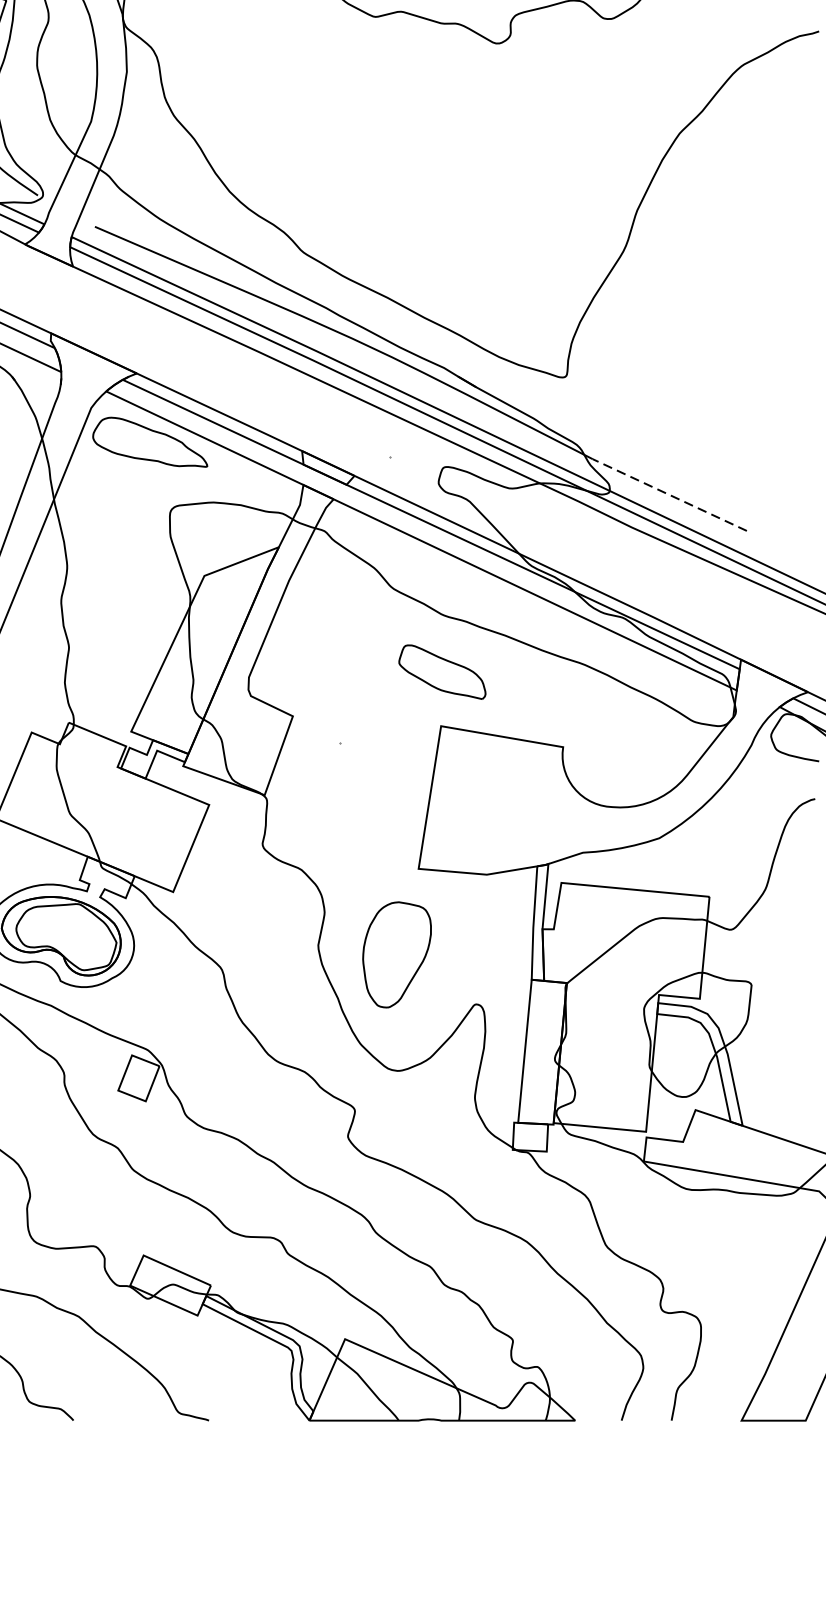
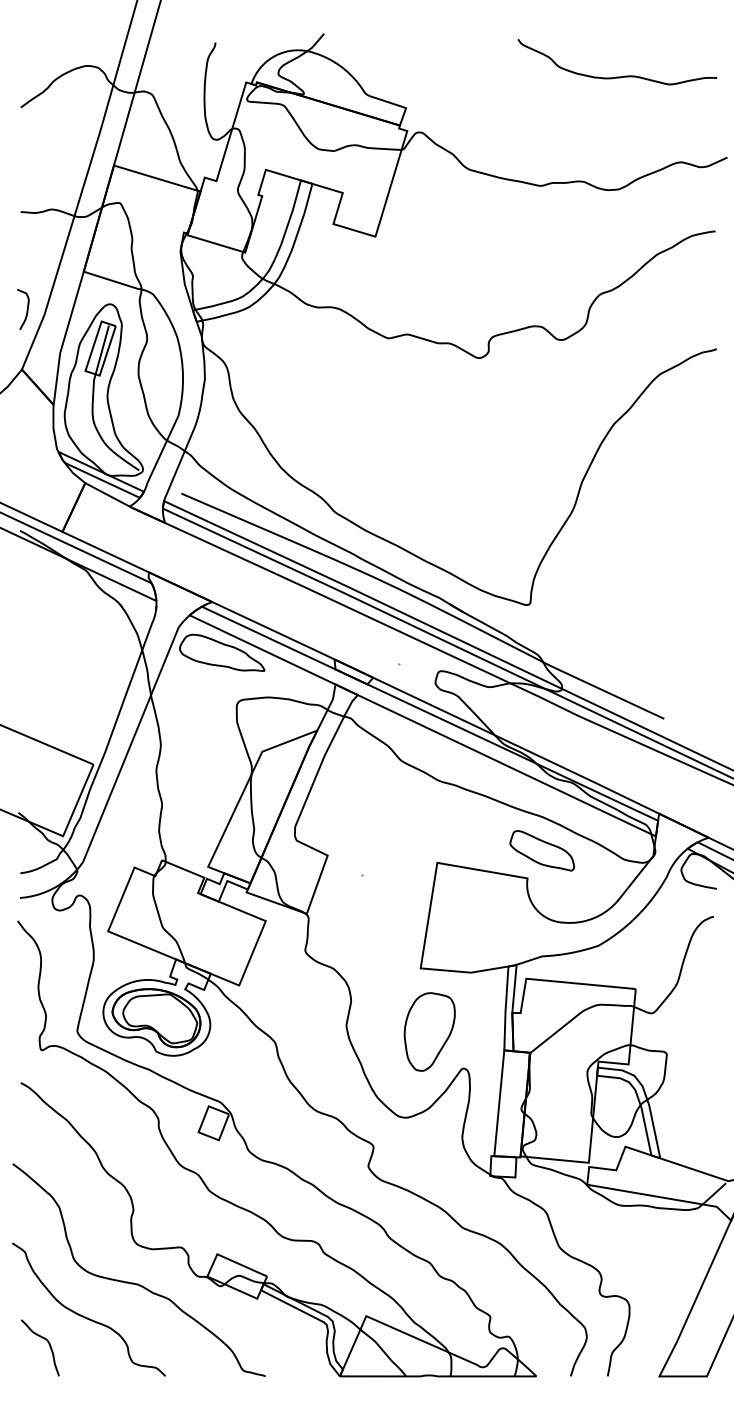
line: (669, 494) -> (606, 691), dashed -> solid
part: (441, 671) -> (541, 850), moved
part: (396, 954) -> (429, 1031), moved

